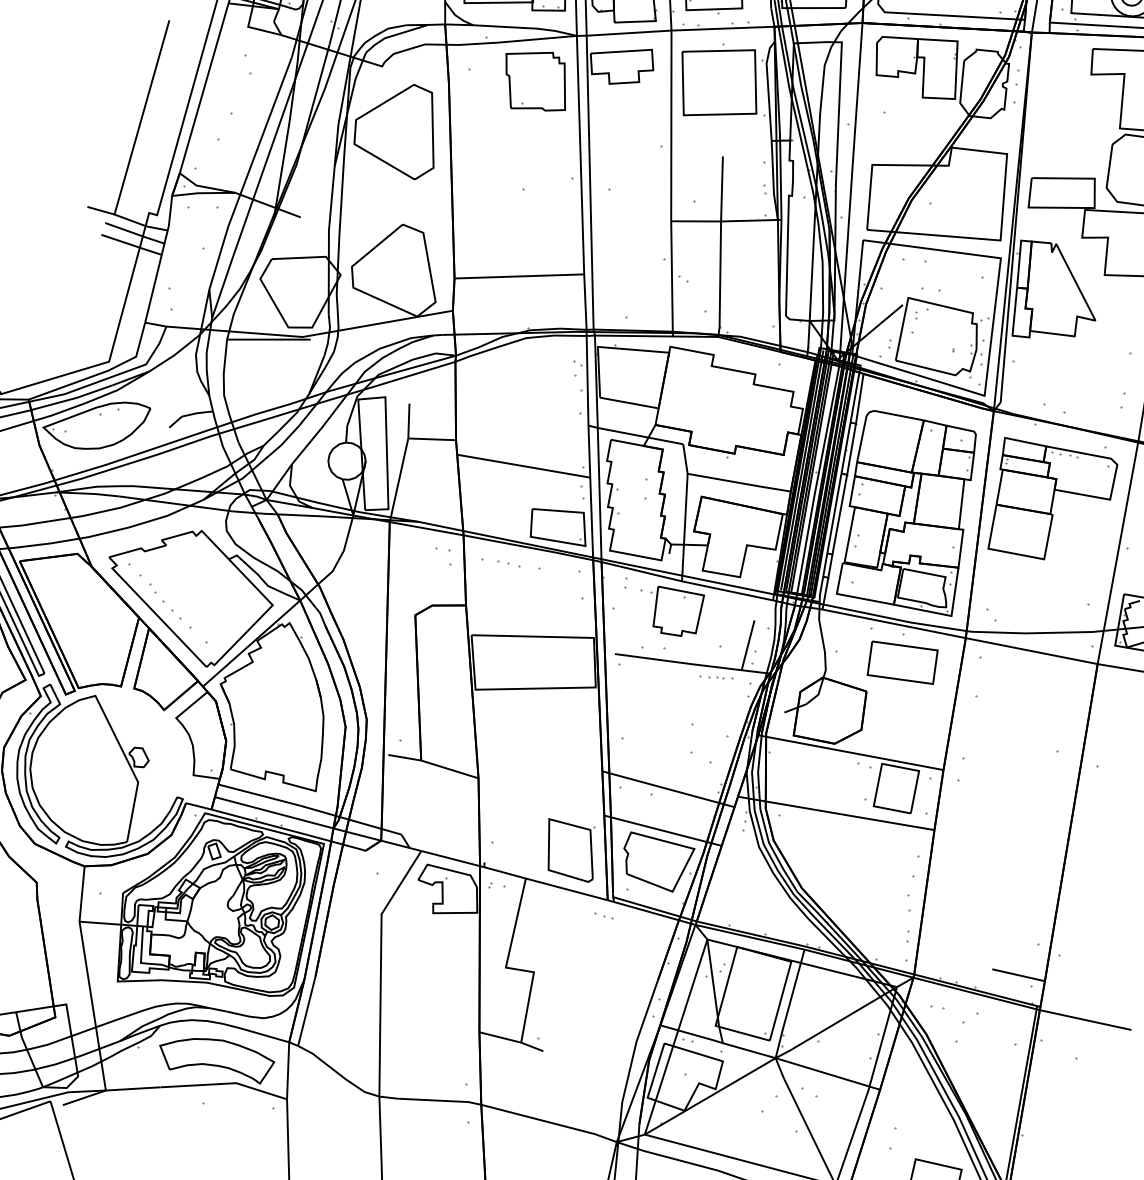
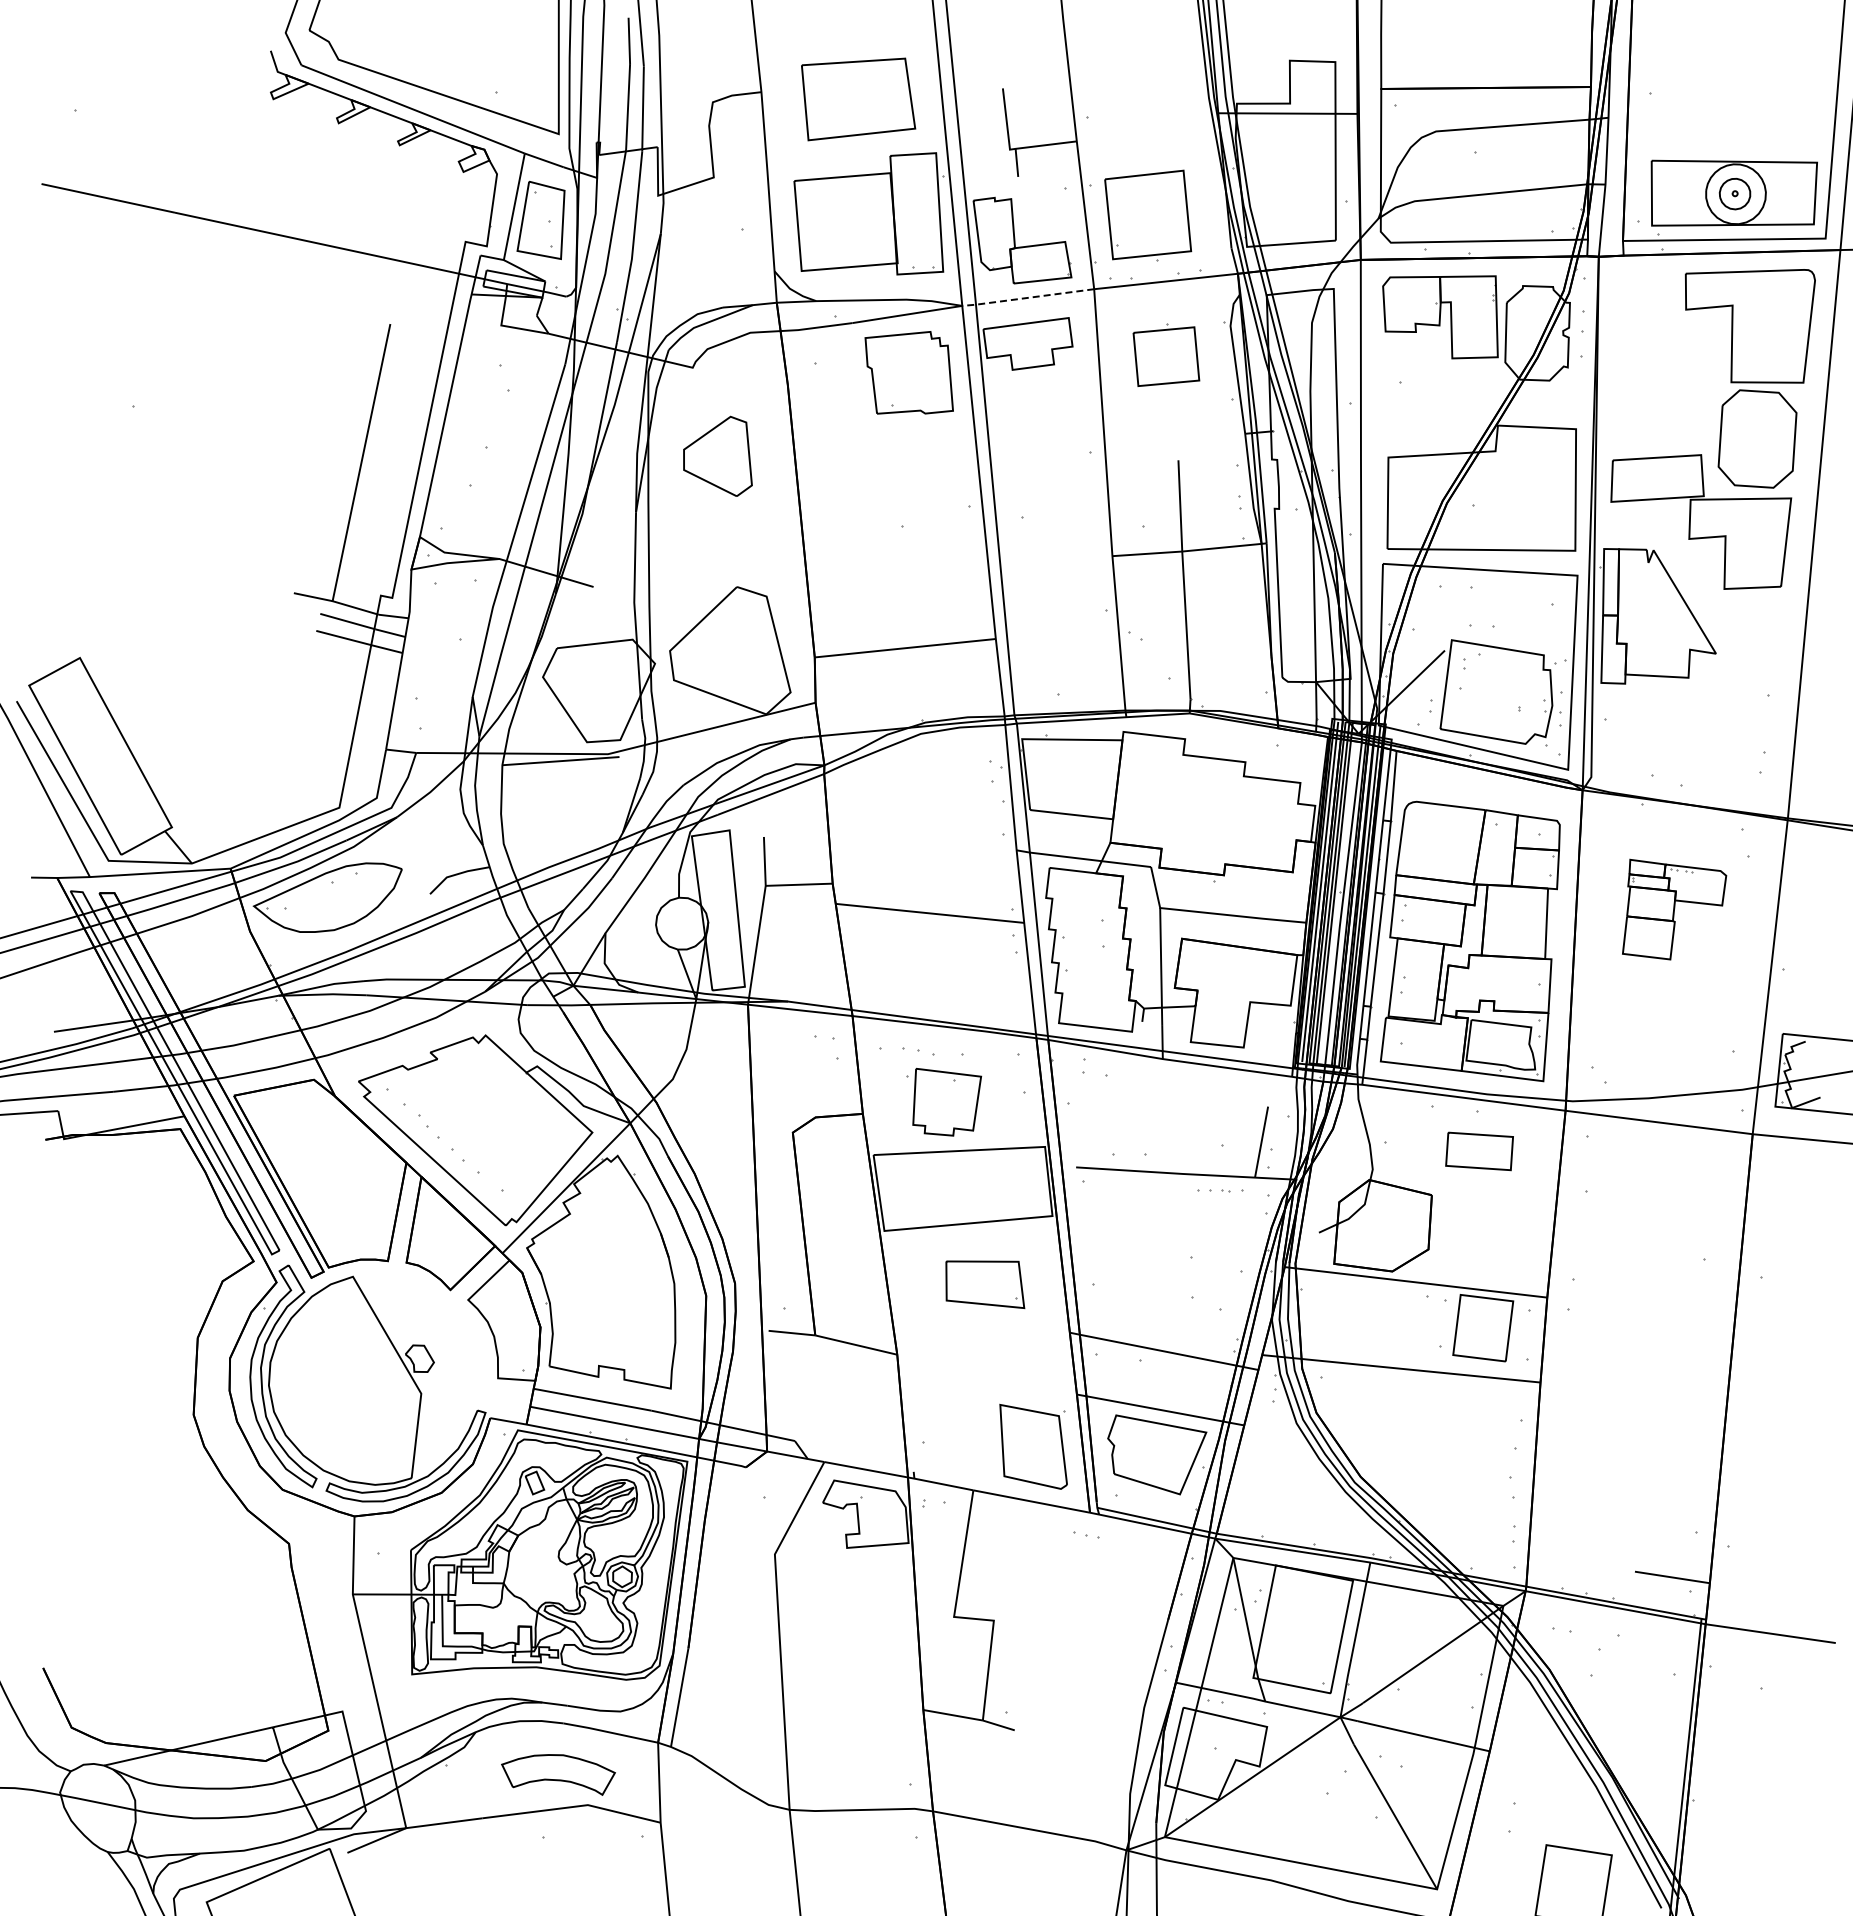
line: (623, 33) -> (1027, 297), solid -> dashed
part: (719, 81) -> (1166, 355), size x0.6
part: (395, 130) -> (717, 456), size x0.6
part: (1053, 500) -> (1674, 909), size x0.6
part: (559, 527) -> (985, 1284), moved
part: (676, 611) -> (944, 1101), moved
part: (902, 662) -> (1479, 1151), size x0.7
part: (216, 1059) -> (558, 1774), size x0.7

